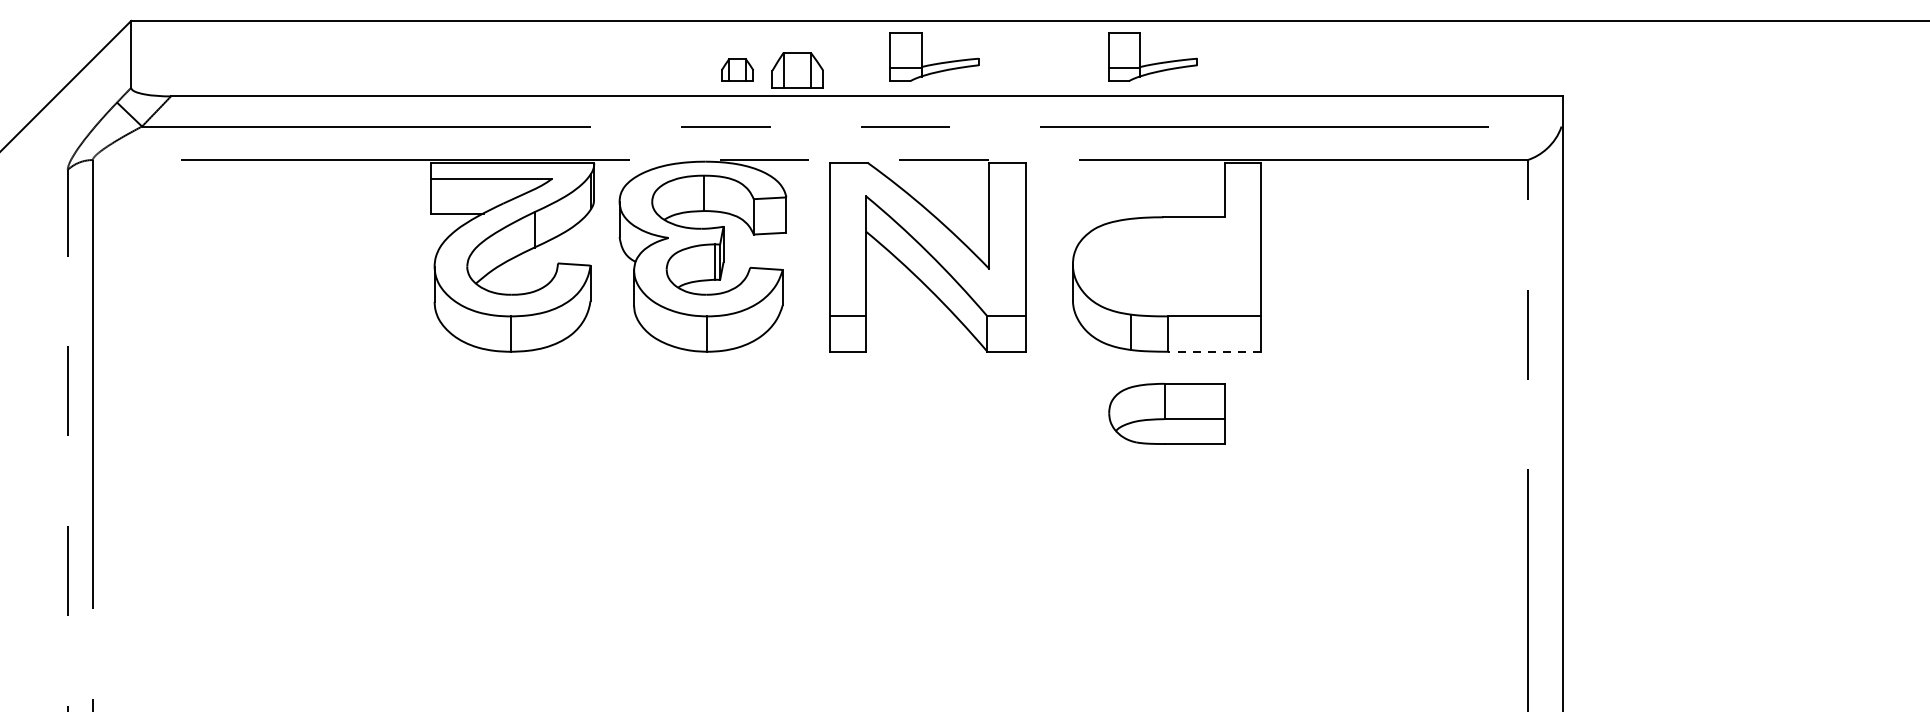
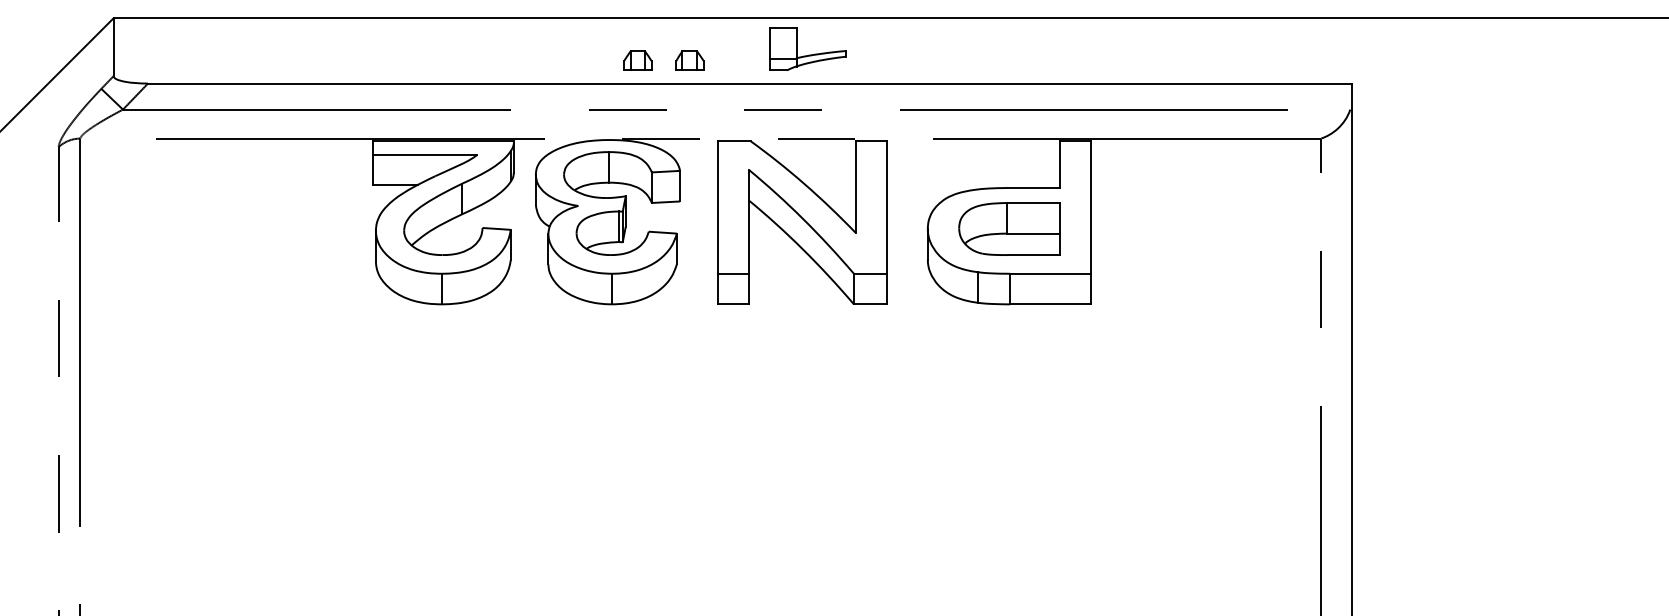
part: (1153, 62) -> (997, 54), removed
part: (797, 69) -> (689, 60), size x0.62
line: (1214, 351) -> (1050, 304), dashed -> solid
part: (1167, 413) -> (1009, 228), moved

